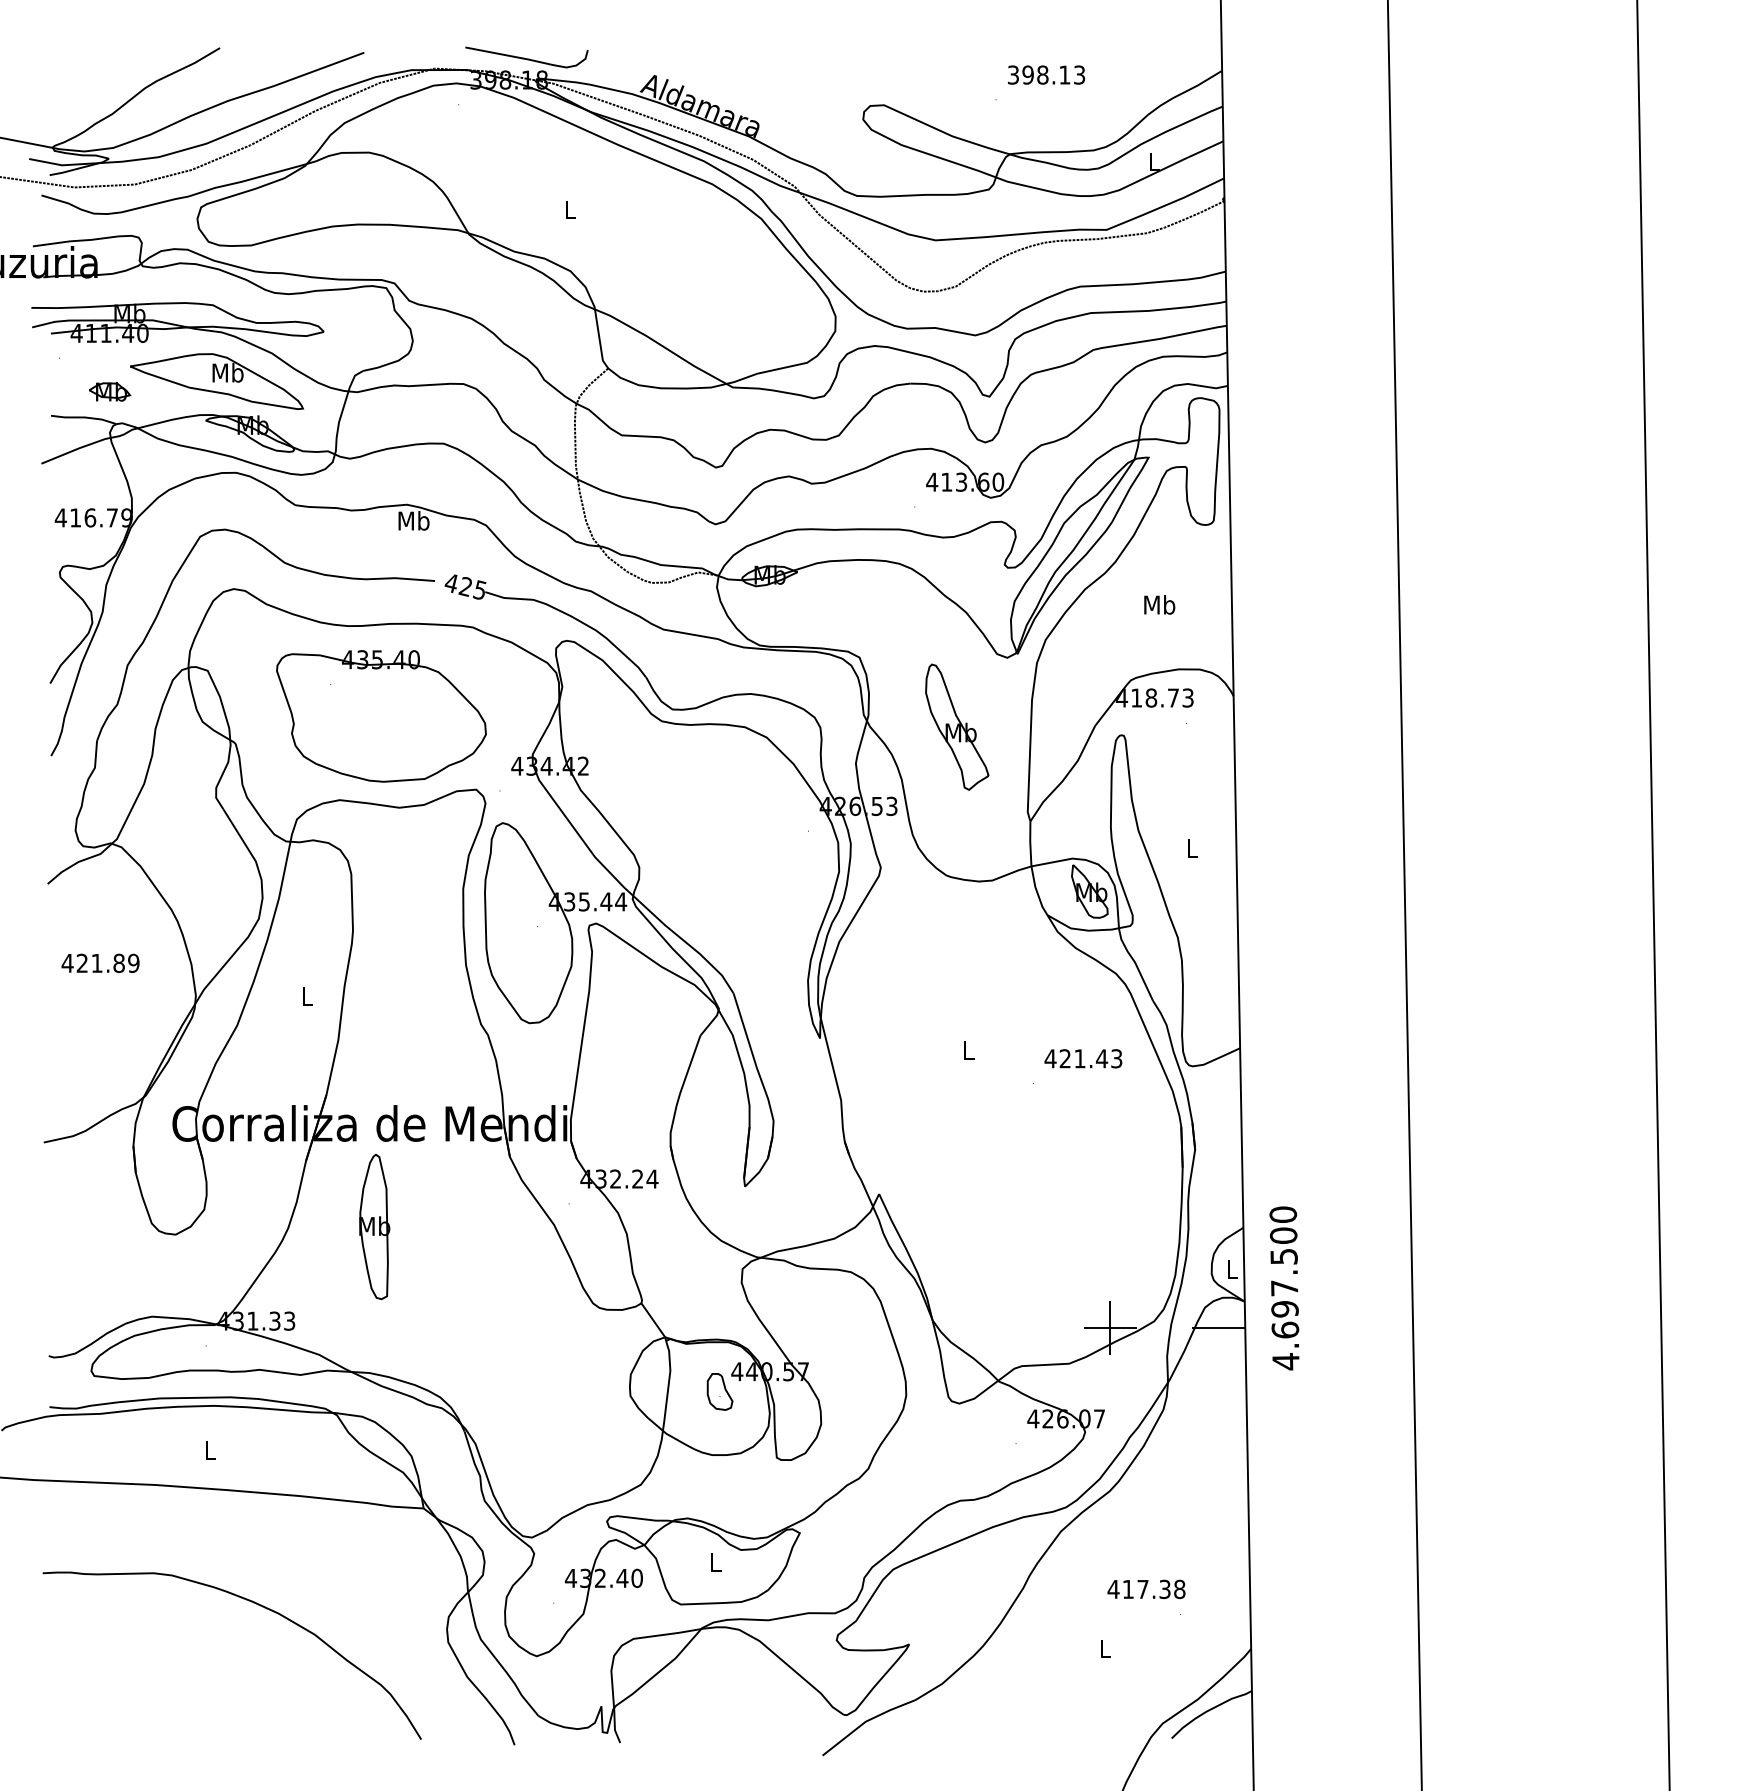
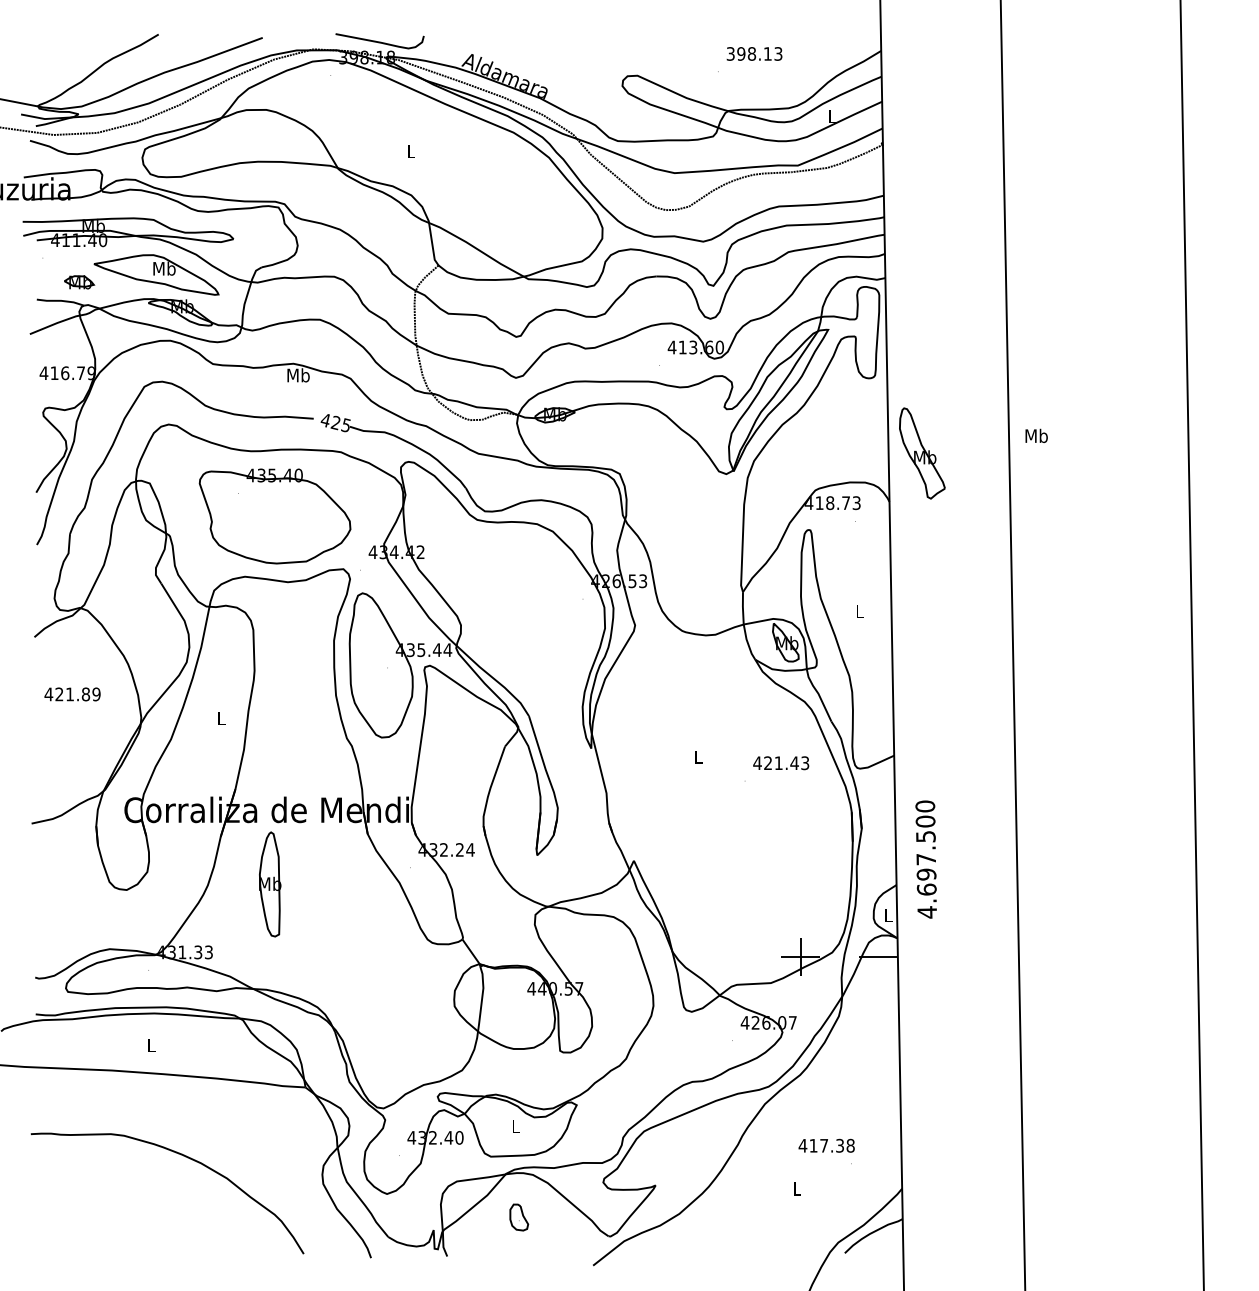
text: (1159, 604) -> (1036, 435), moved
part: (957, 726) -> (922, 452), moved
text: (1284, 1288) -> (926, 859), moved
part: (719, 1391) -> (518, 1217), moved

